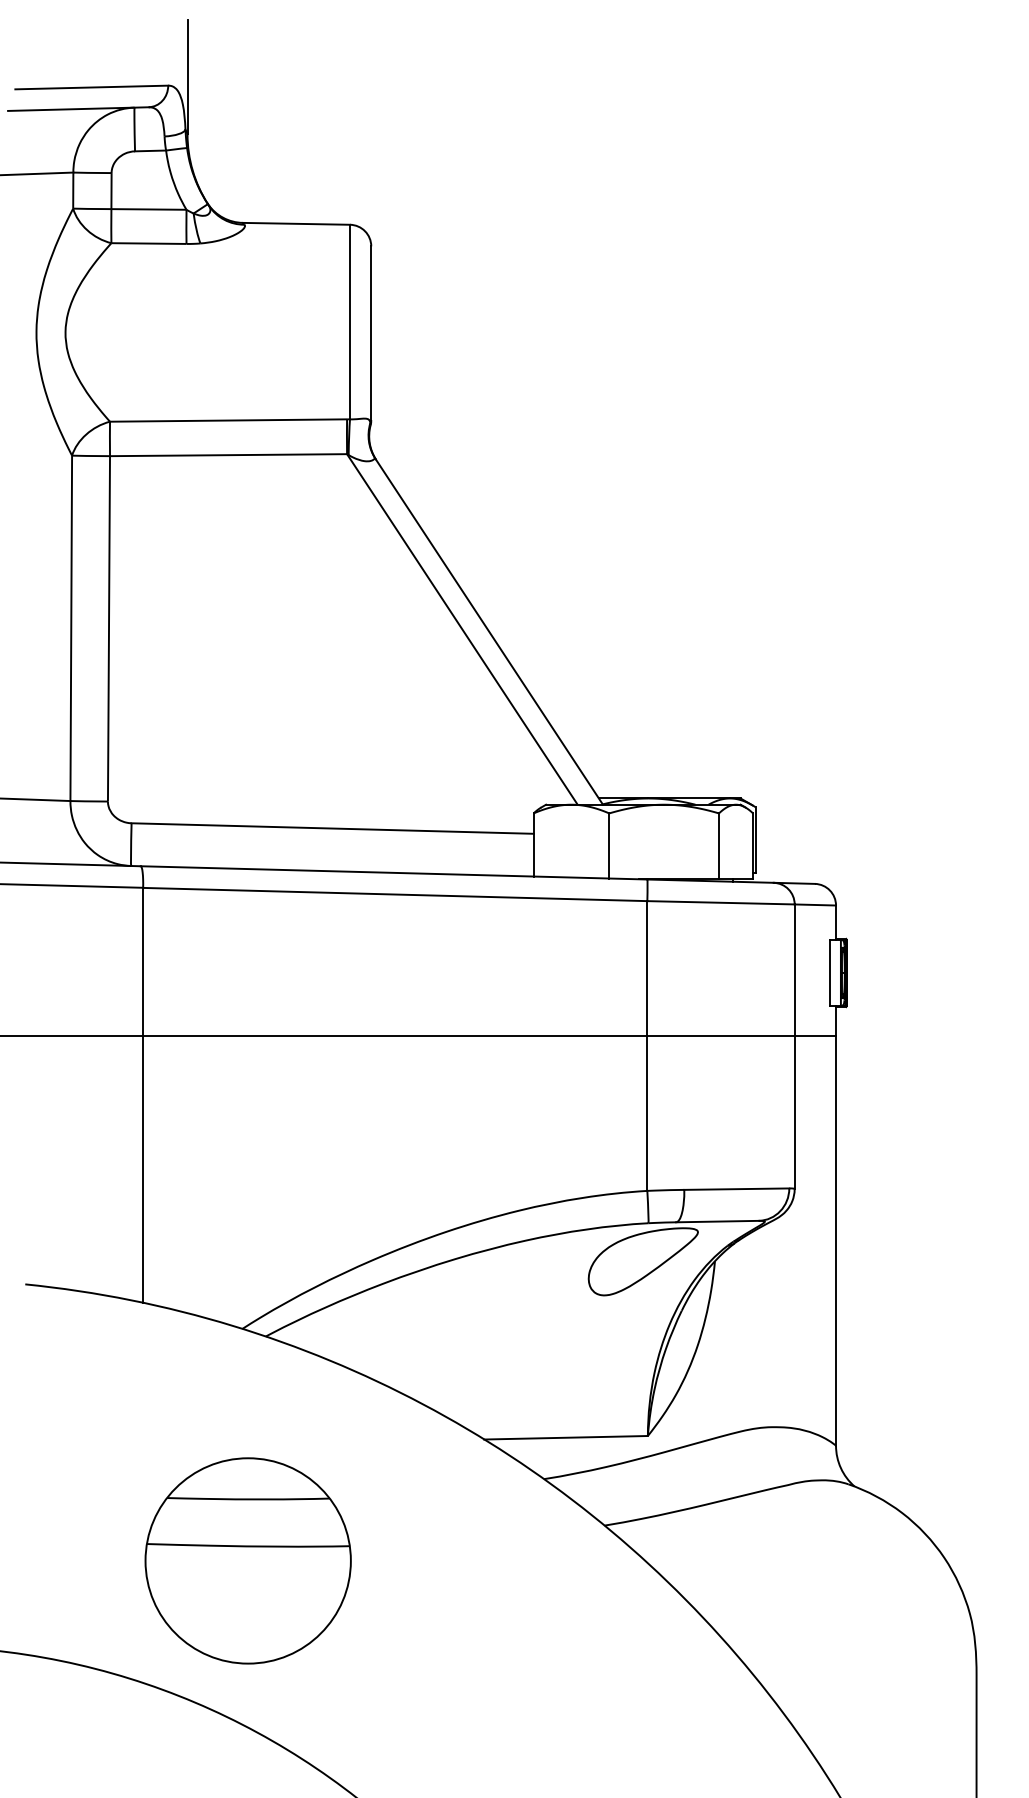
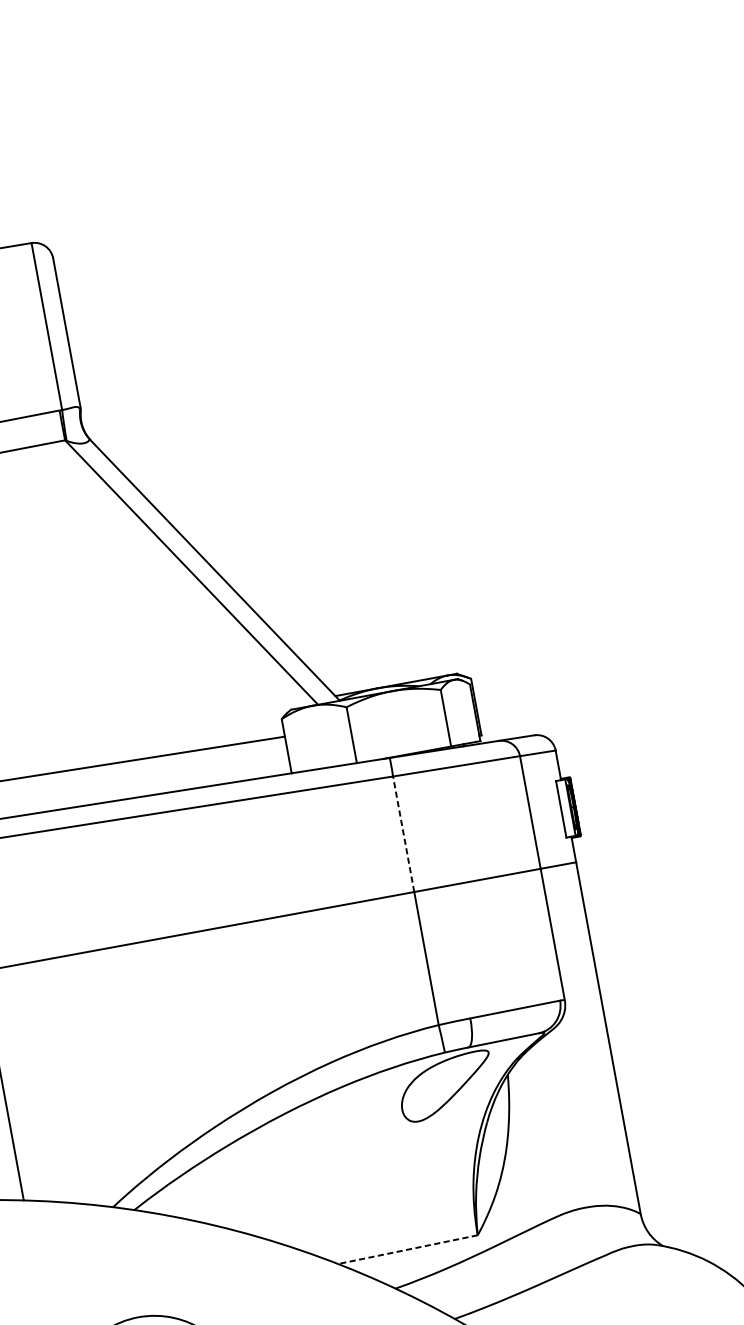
line: (647, 967) -> (403, 833), solid -> dashed
line: (566, 1437) -> (408, 1249), solid -> dashed

